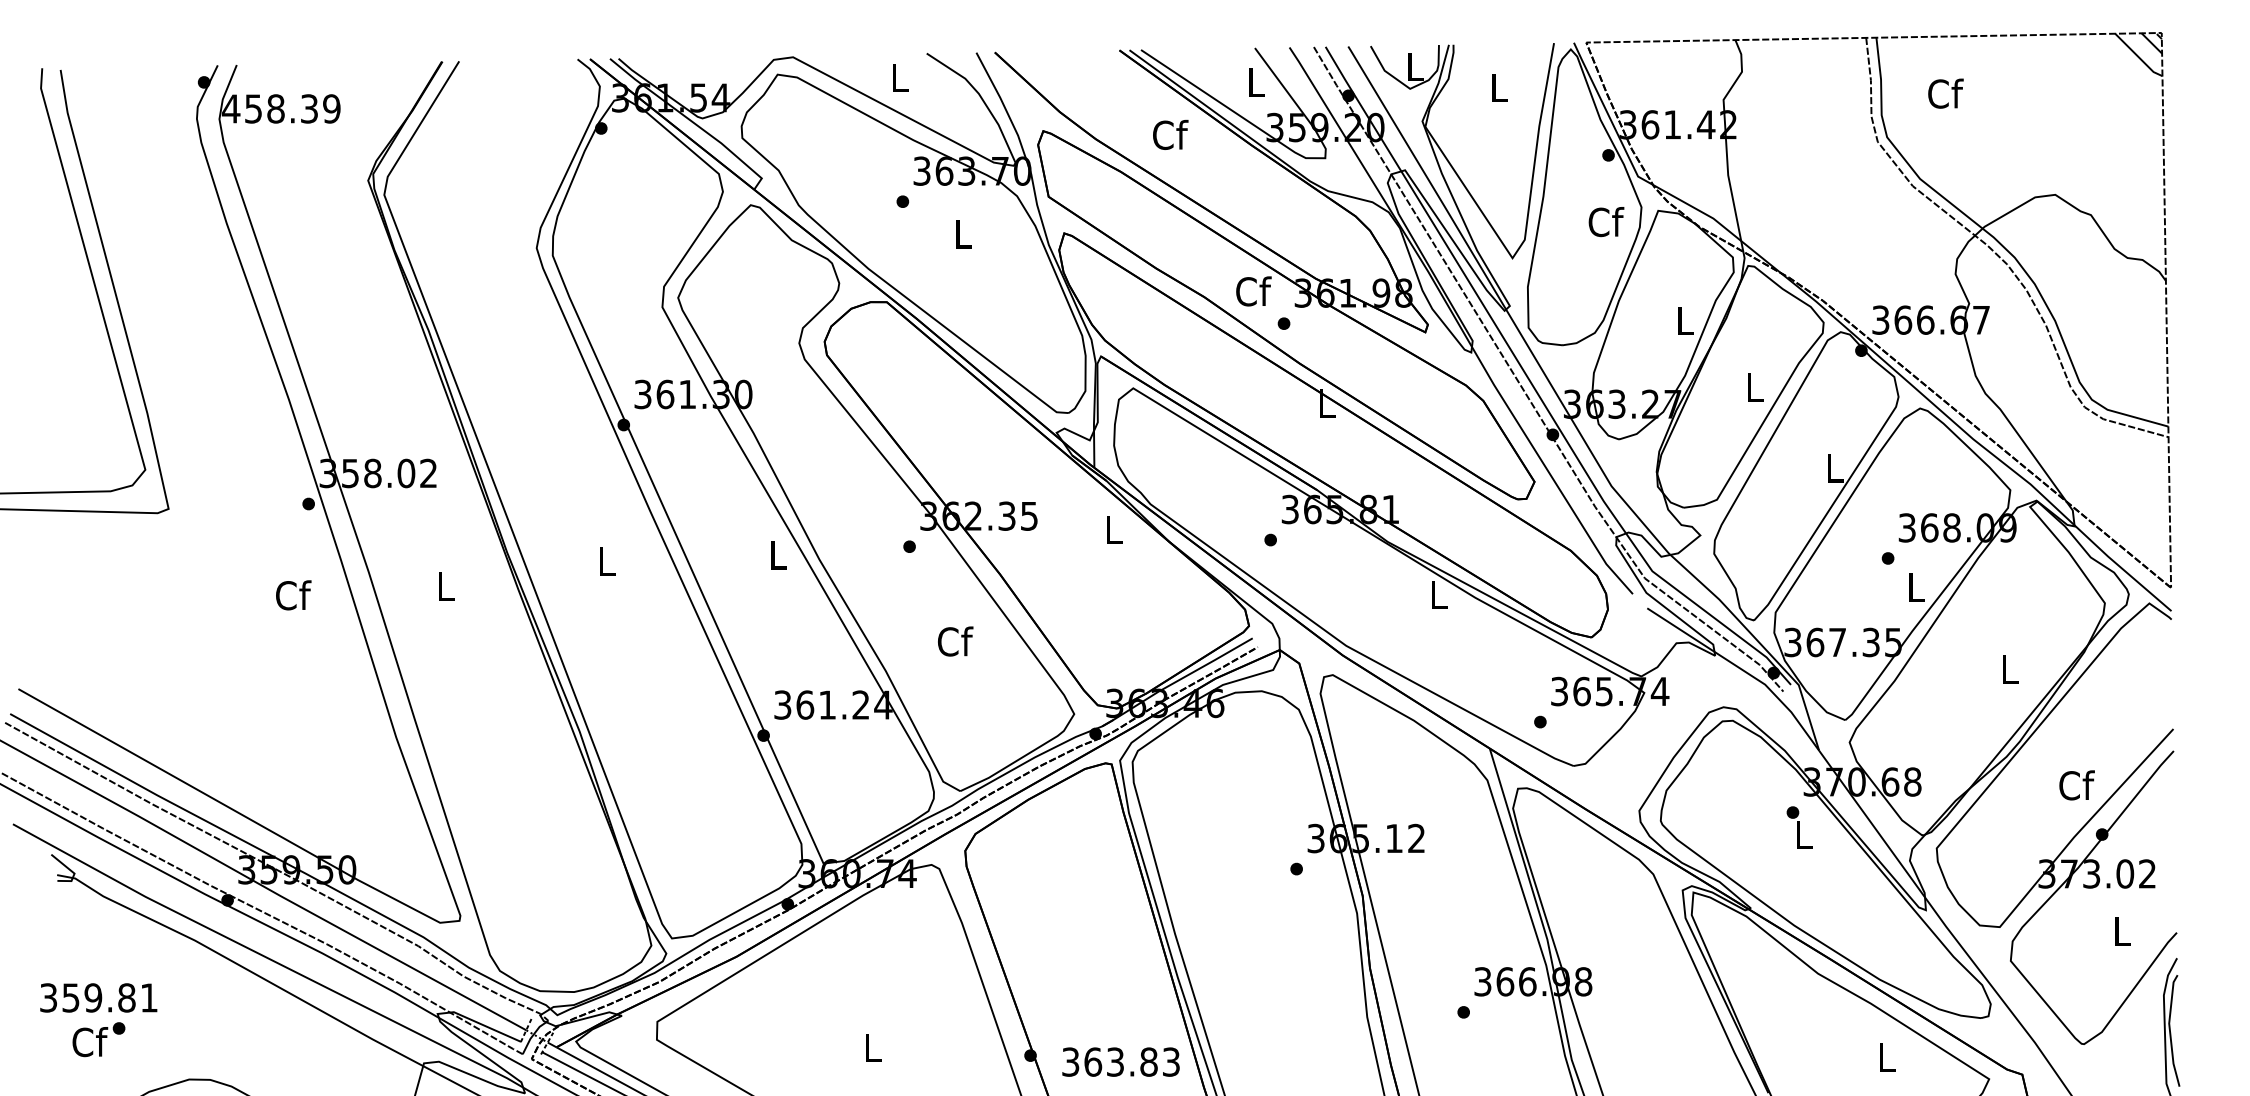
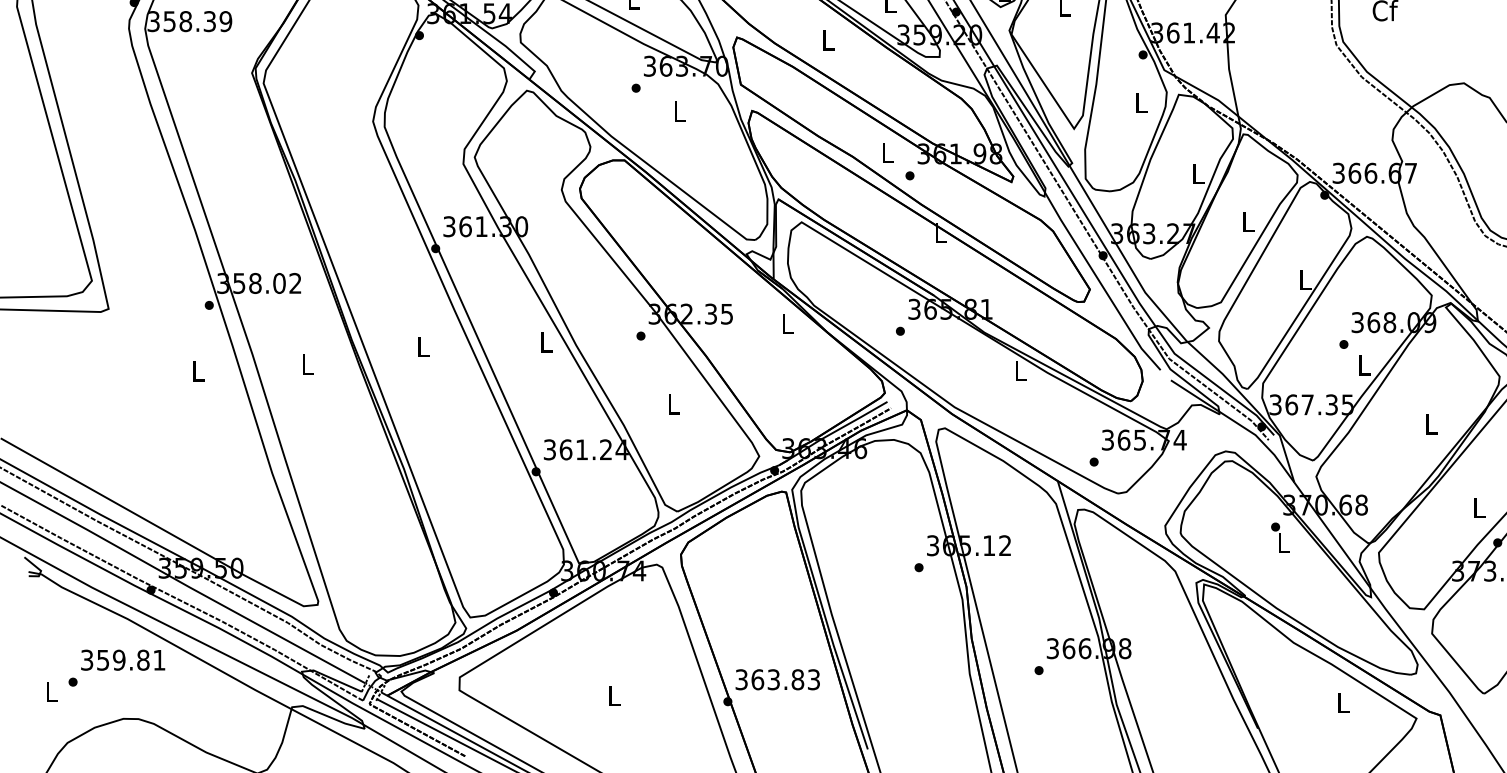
text: (230, 108) -> (153, 21), 458.39 -> 358.39
text: (1170, 134) -> (828, 39), Cf -> L
text: (1606, 222) -> (1141, 103), Cf -> L
text: (1253, 291) -> (888, 152), Cf -> L
text: (293, 595) -> (198, 371), Cf -> L
text: (955, 641) -> (673, 404), Cf -> L
text: (2076, 785) -> (1479, 507), Cf -> L
text: (98, 997) -> (122, 659), moved
text: (90, 1042) -> (52, 692), Cf -> L
text: (1120, 1061) -> (777, 679), moved

